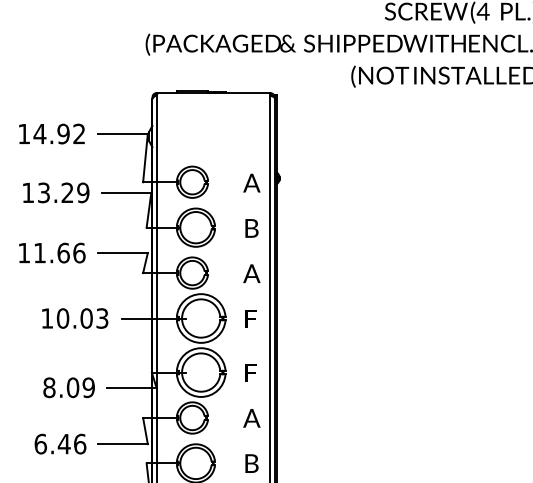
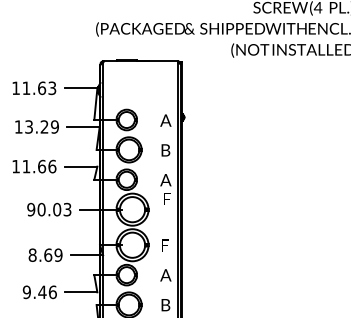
text: (59, 134) -> (39, 88), 14.92 -> 11.63
text: (47, 318) -> (31, 209), 10.03 -> 90.03
text: (251, 318) -> (167, 198), moved
text: (73, 386) -> (48, 254), 8.09 -> 8.69
text: (40, 444) -> (26, 292), 6.46 -> 9.46

